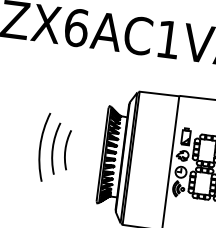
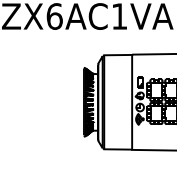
part: (53, 147) -> (49, 101), removed

